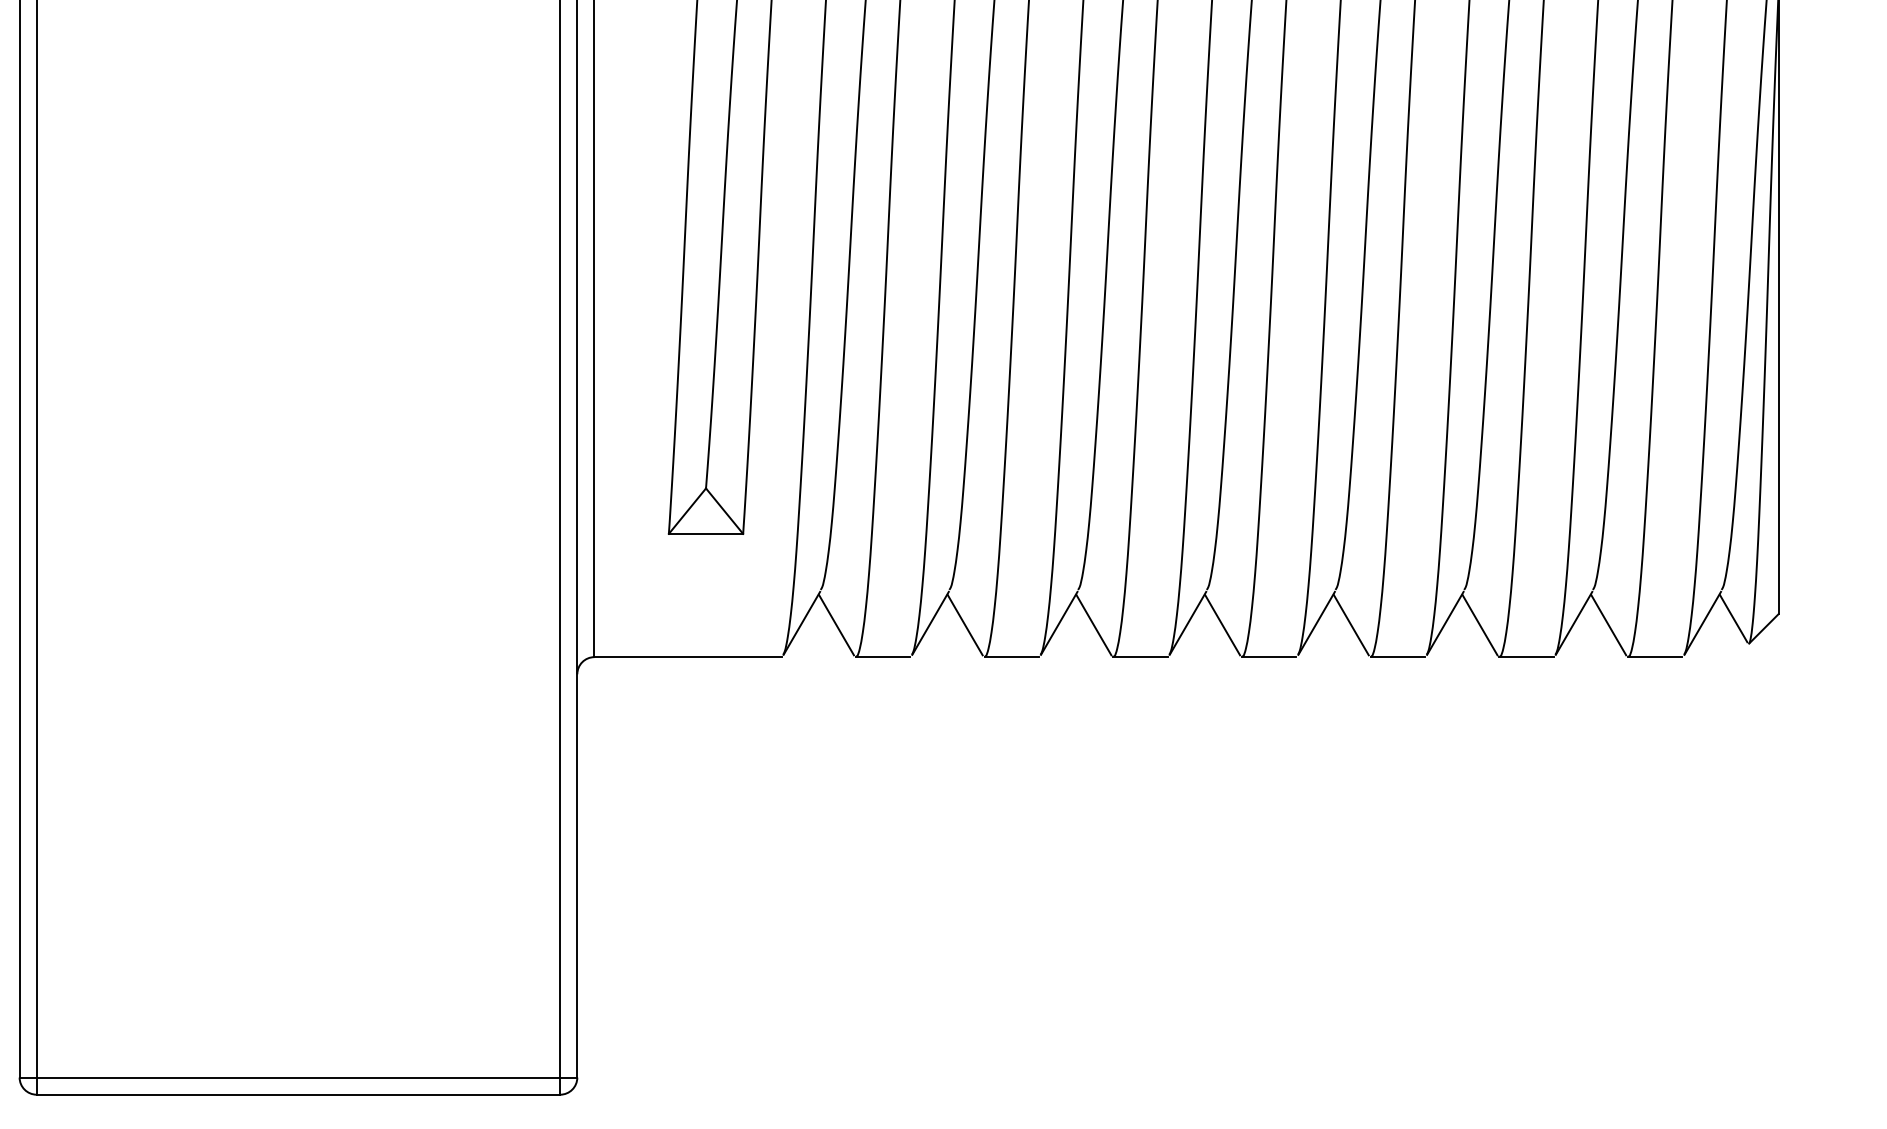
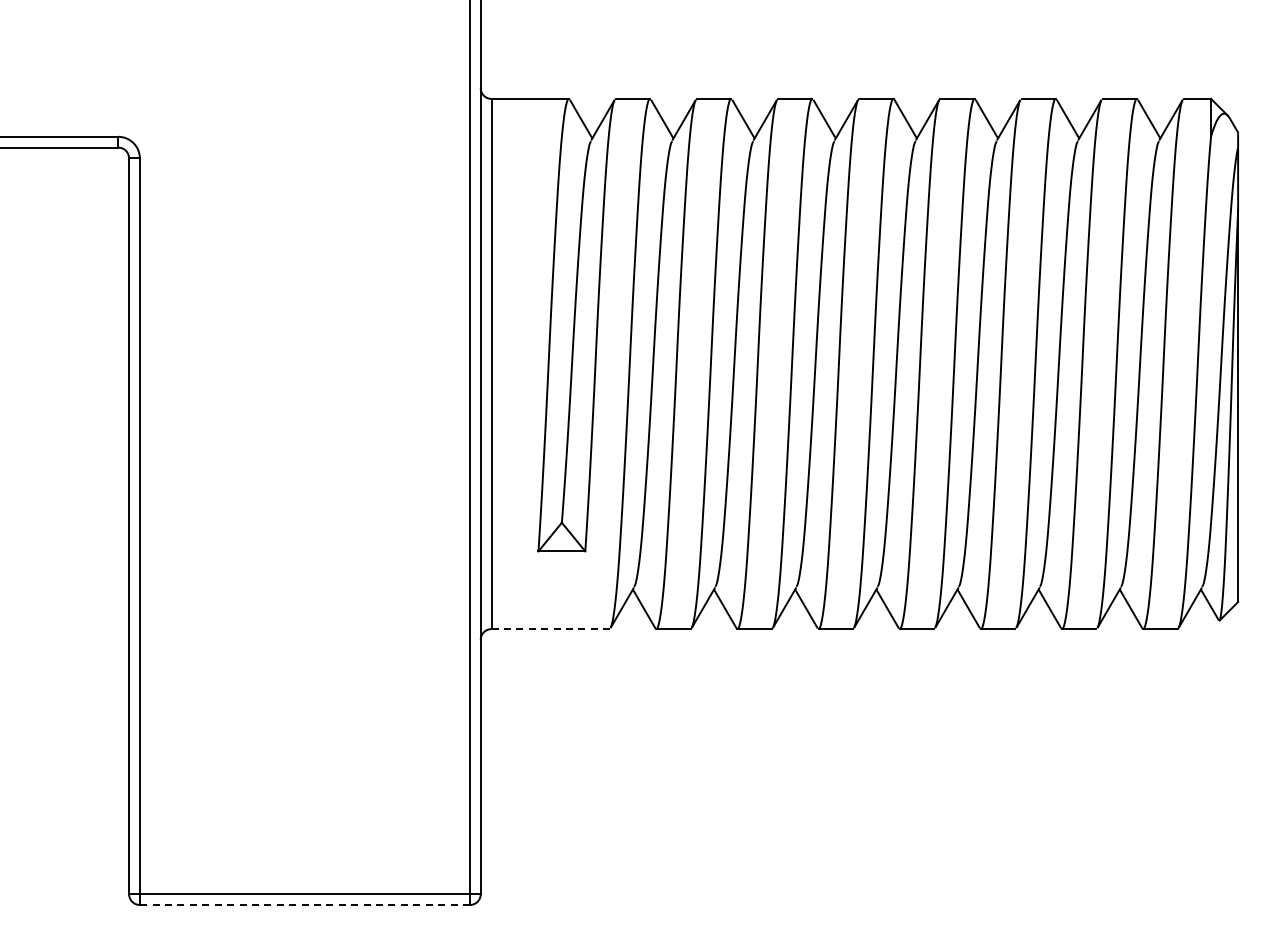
line: (687, 657) -> (550, 629), solid -> dashed
line: (297, 1095) -> (304, 905), solid -> dashed

